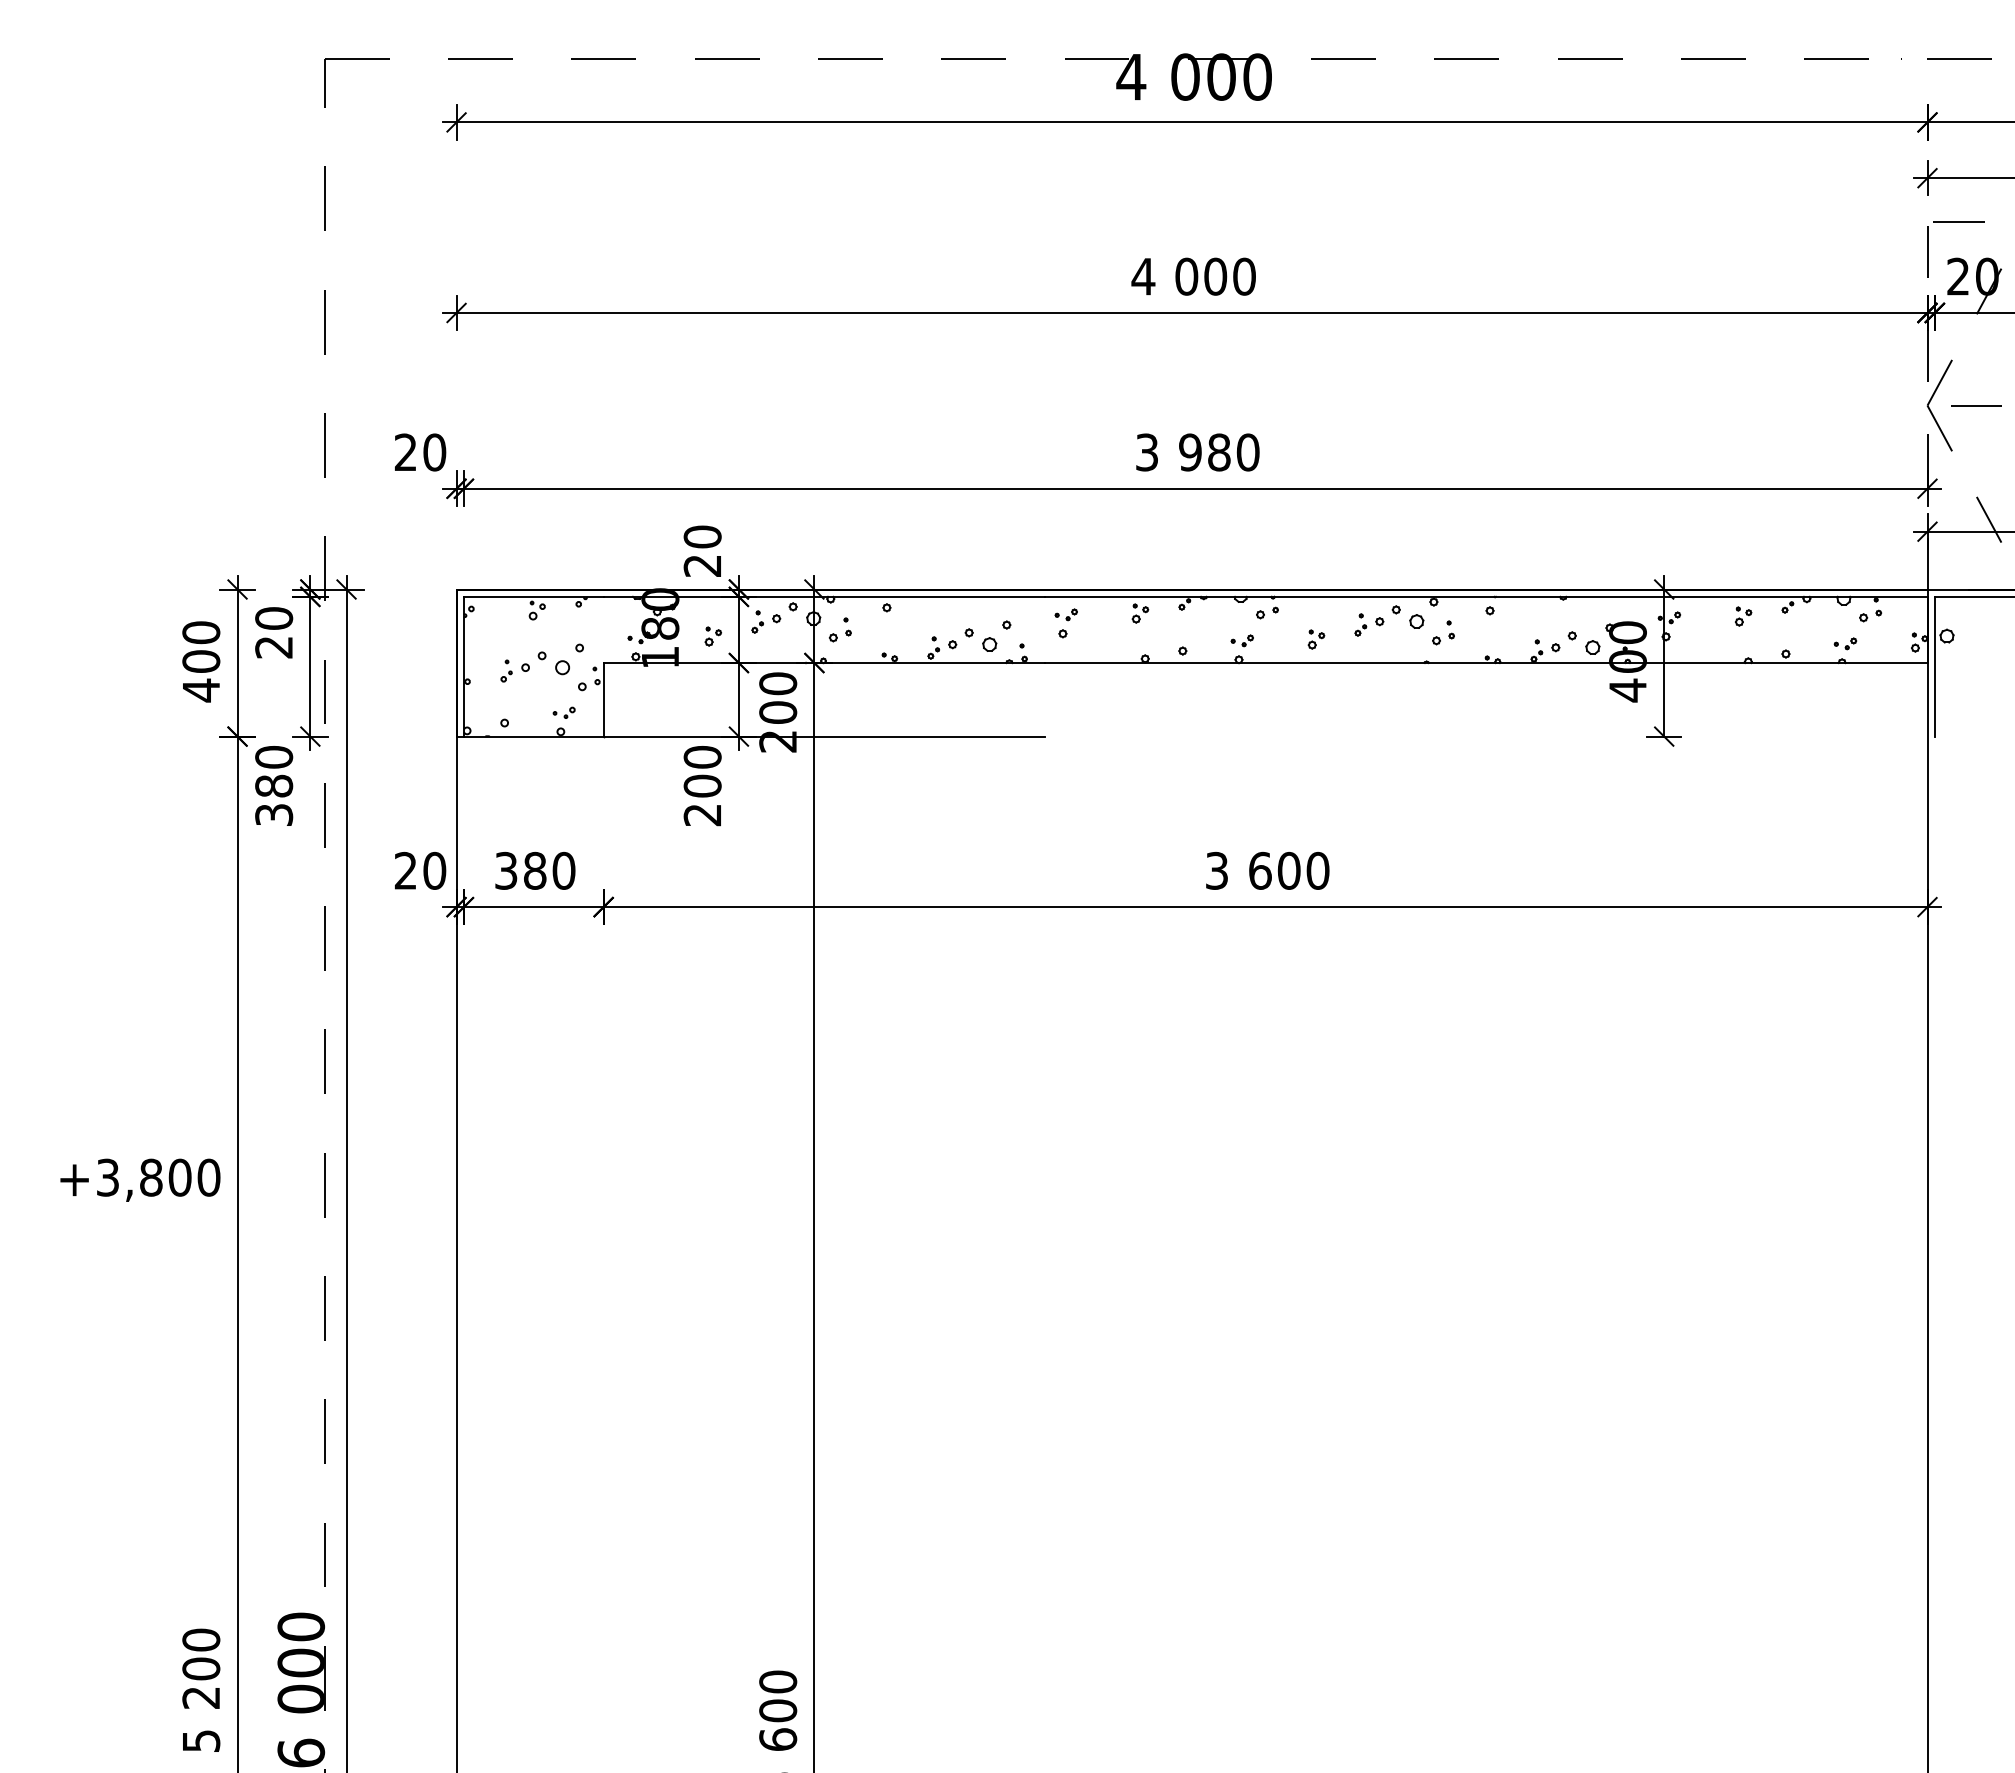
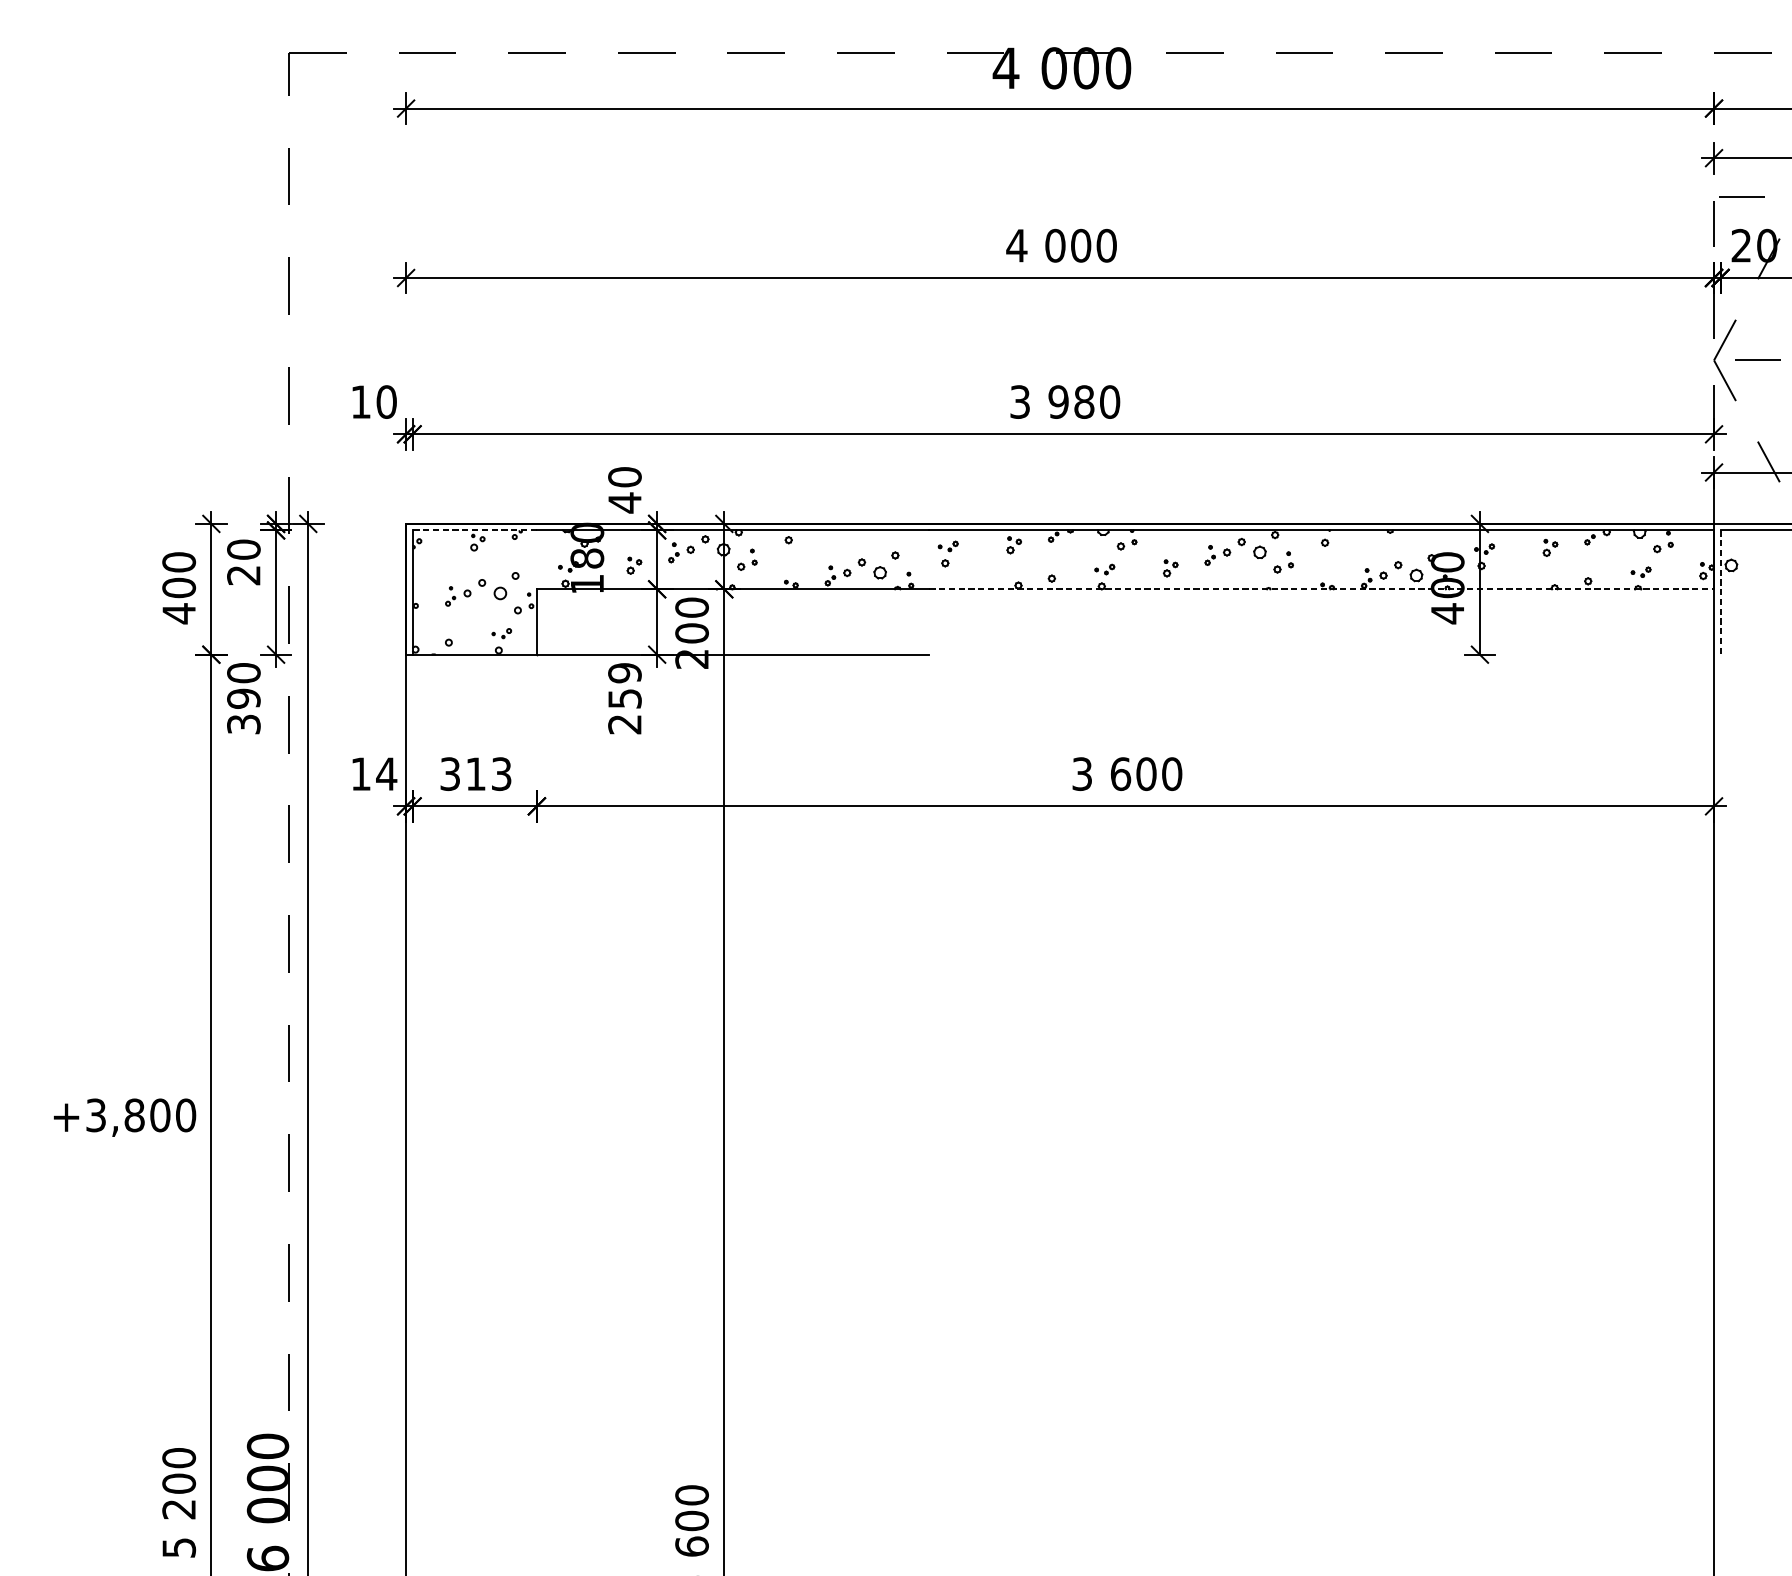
text: (405, 451) -> (360, 401), 20 -> 10
text: (701, 565) -> (623, 502), 20 -> 40
line: (533, 596) -> (474, 530), solid -> dashed
line: (1486, 663) -> (1321, 589), solid -> dashed
line: (1934, 666) -> (1720, 592), solid -> dashed
text: (702, 771) -> (624, 685), 200 -> 259
text: (274, 785) -> (244, 698), 380 -> 390
text: (420, 870) -> (374, 773), 20 -> 14
text: (549, 870) -> (488, 773), 380 -> 313
text: (140, 1179) -> (125, 1117), moved

